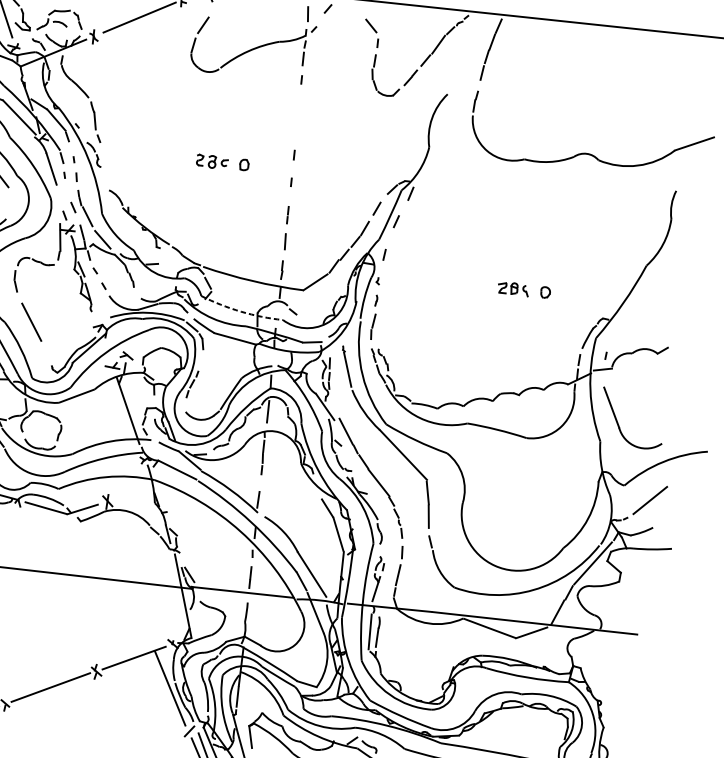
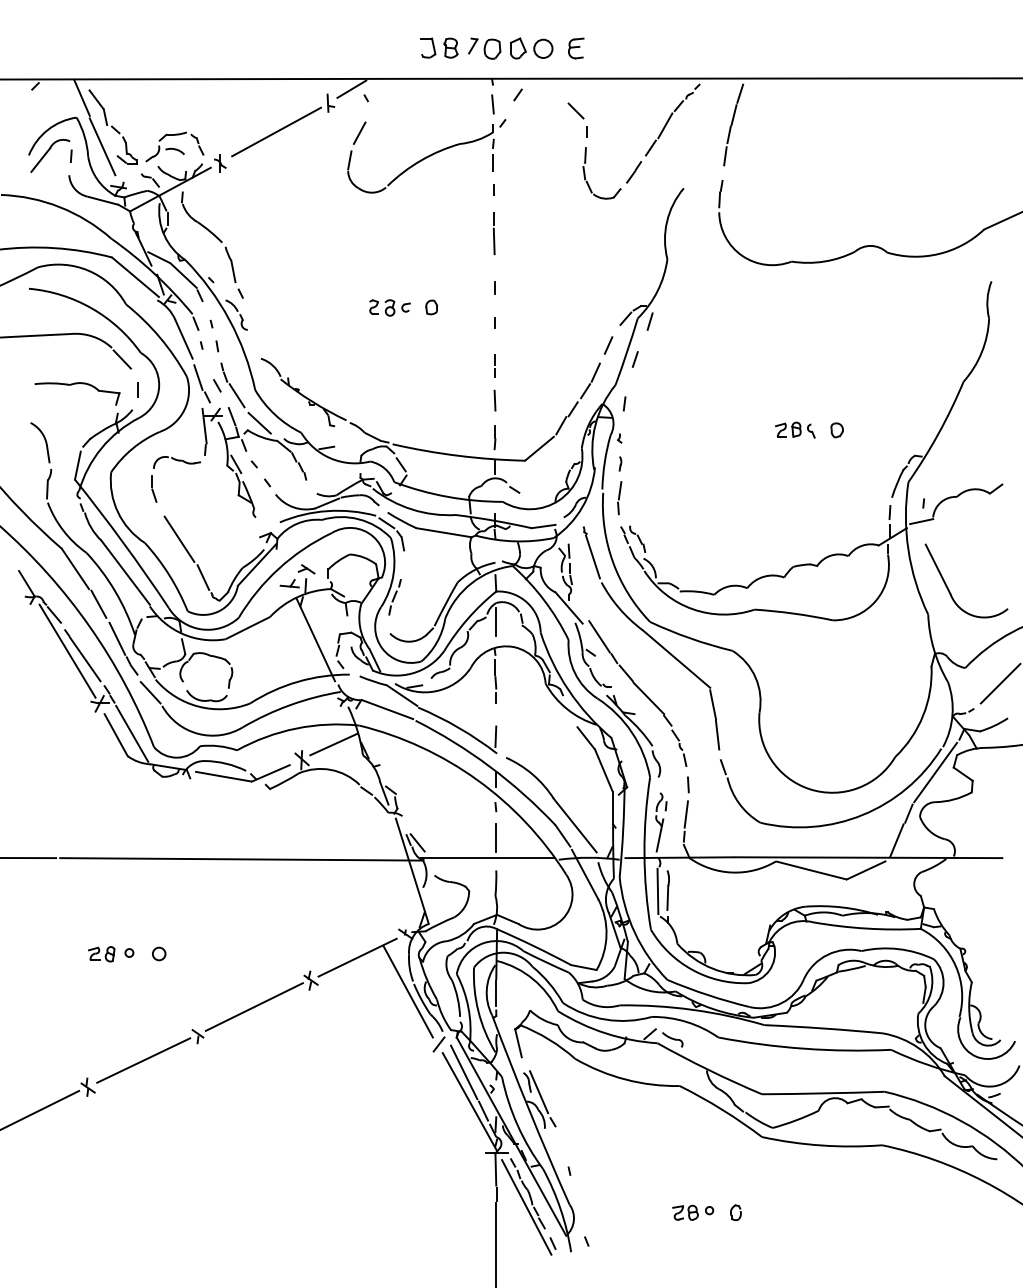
line: (297, 113) -> (493, 233), added
line: (59, 199) -> (198, 377), added
line: (11, 203) -> (137, 389), added
arc: (240, 311) -> (447, 496), dashed -> solid
line: (47, 353) -> (203, 577), added
line: (133, 492) -> (333, 744), added

